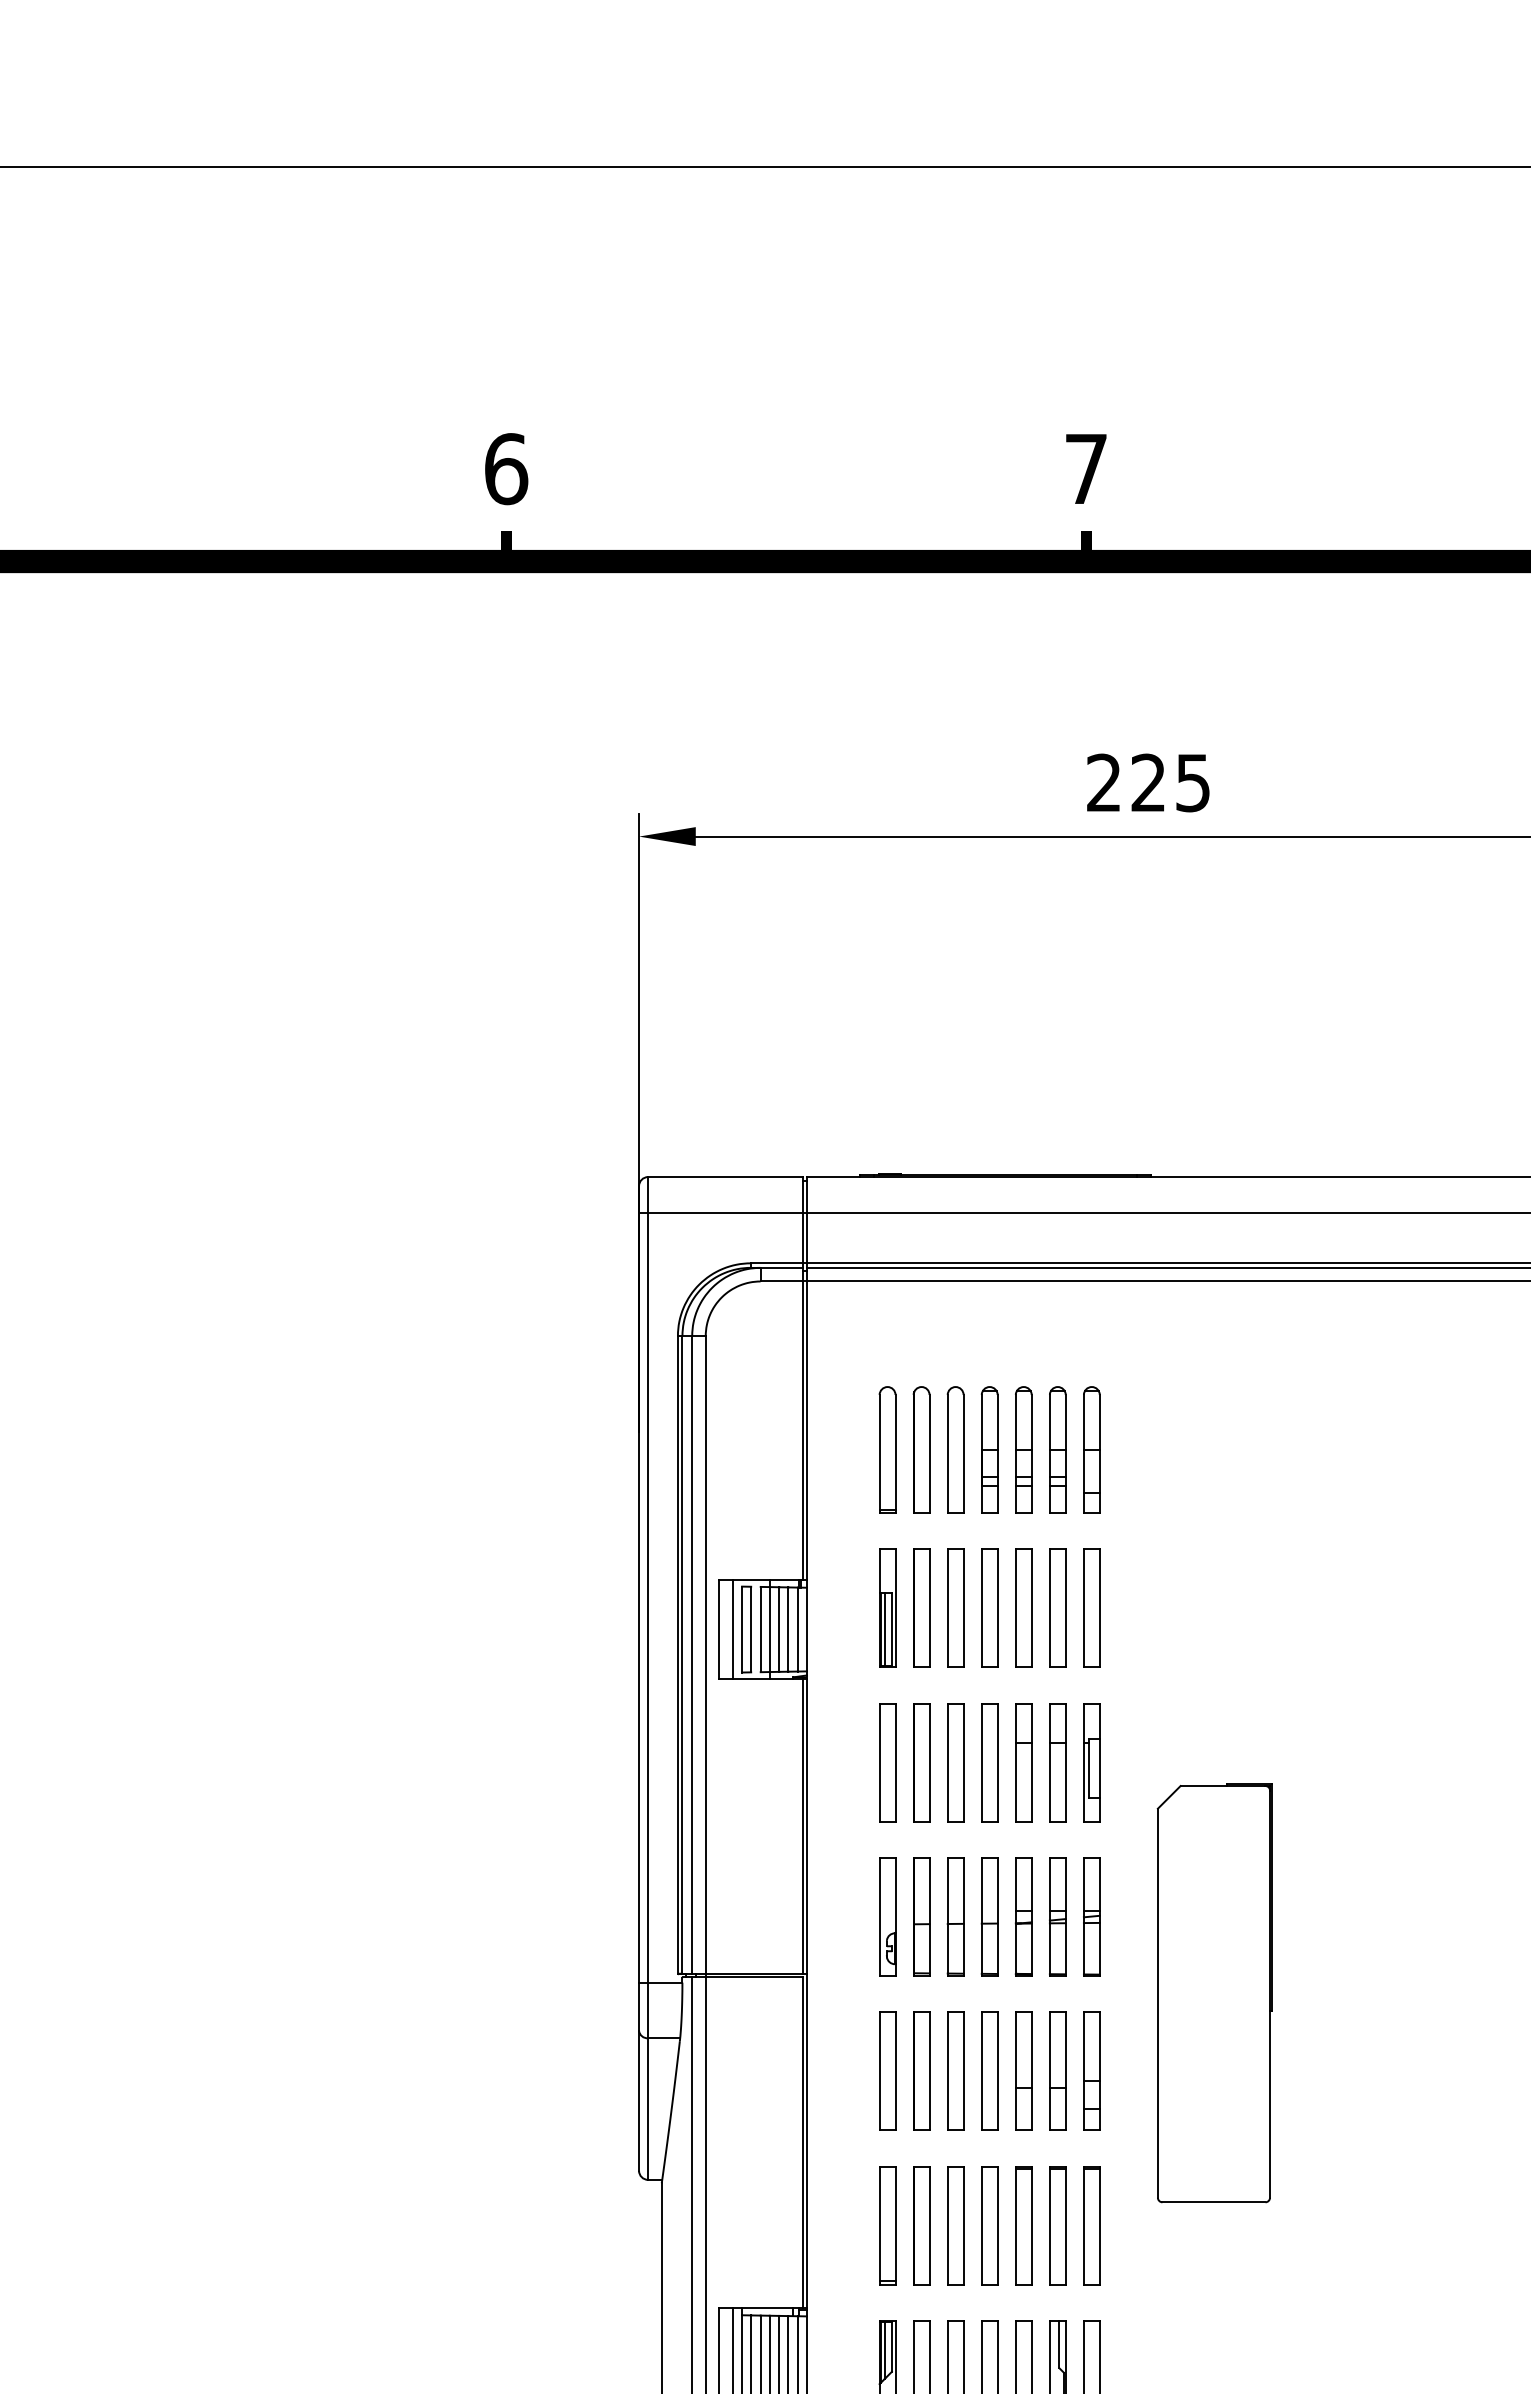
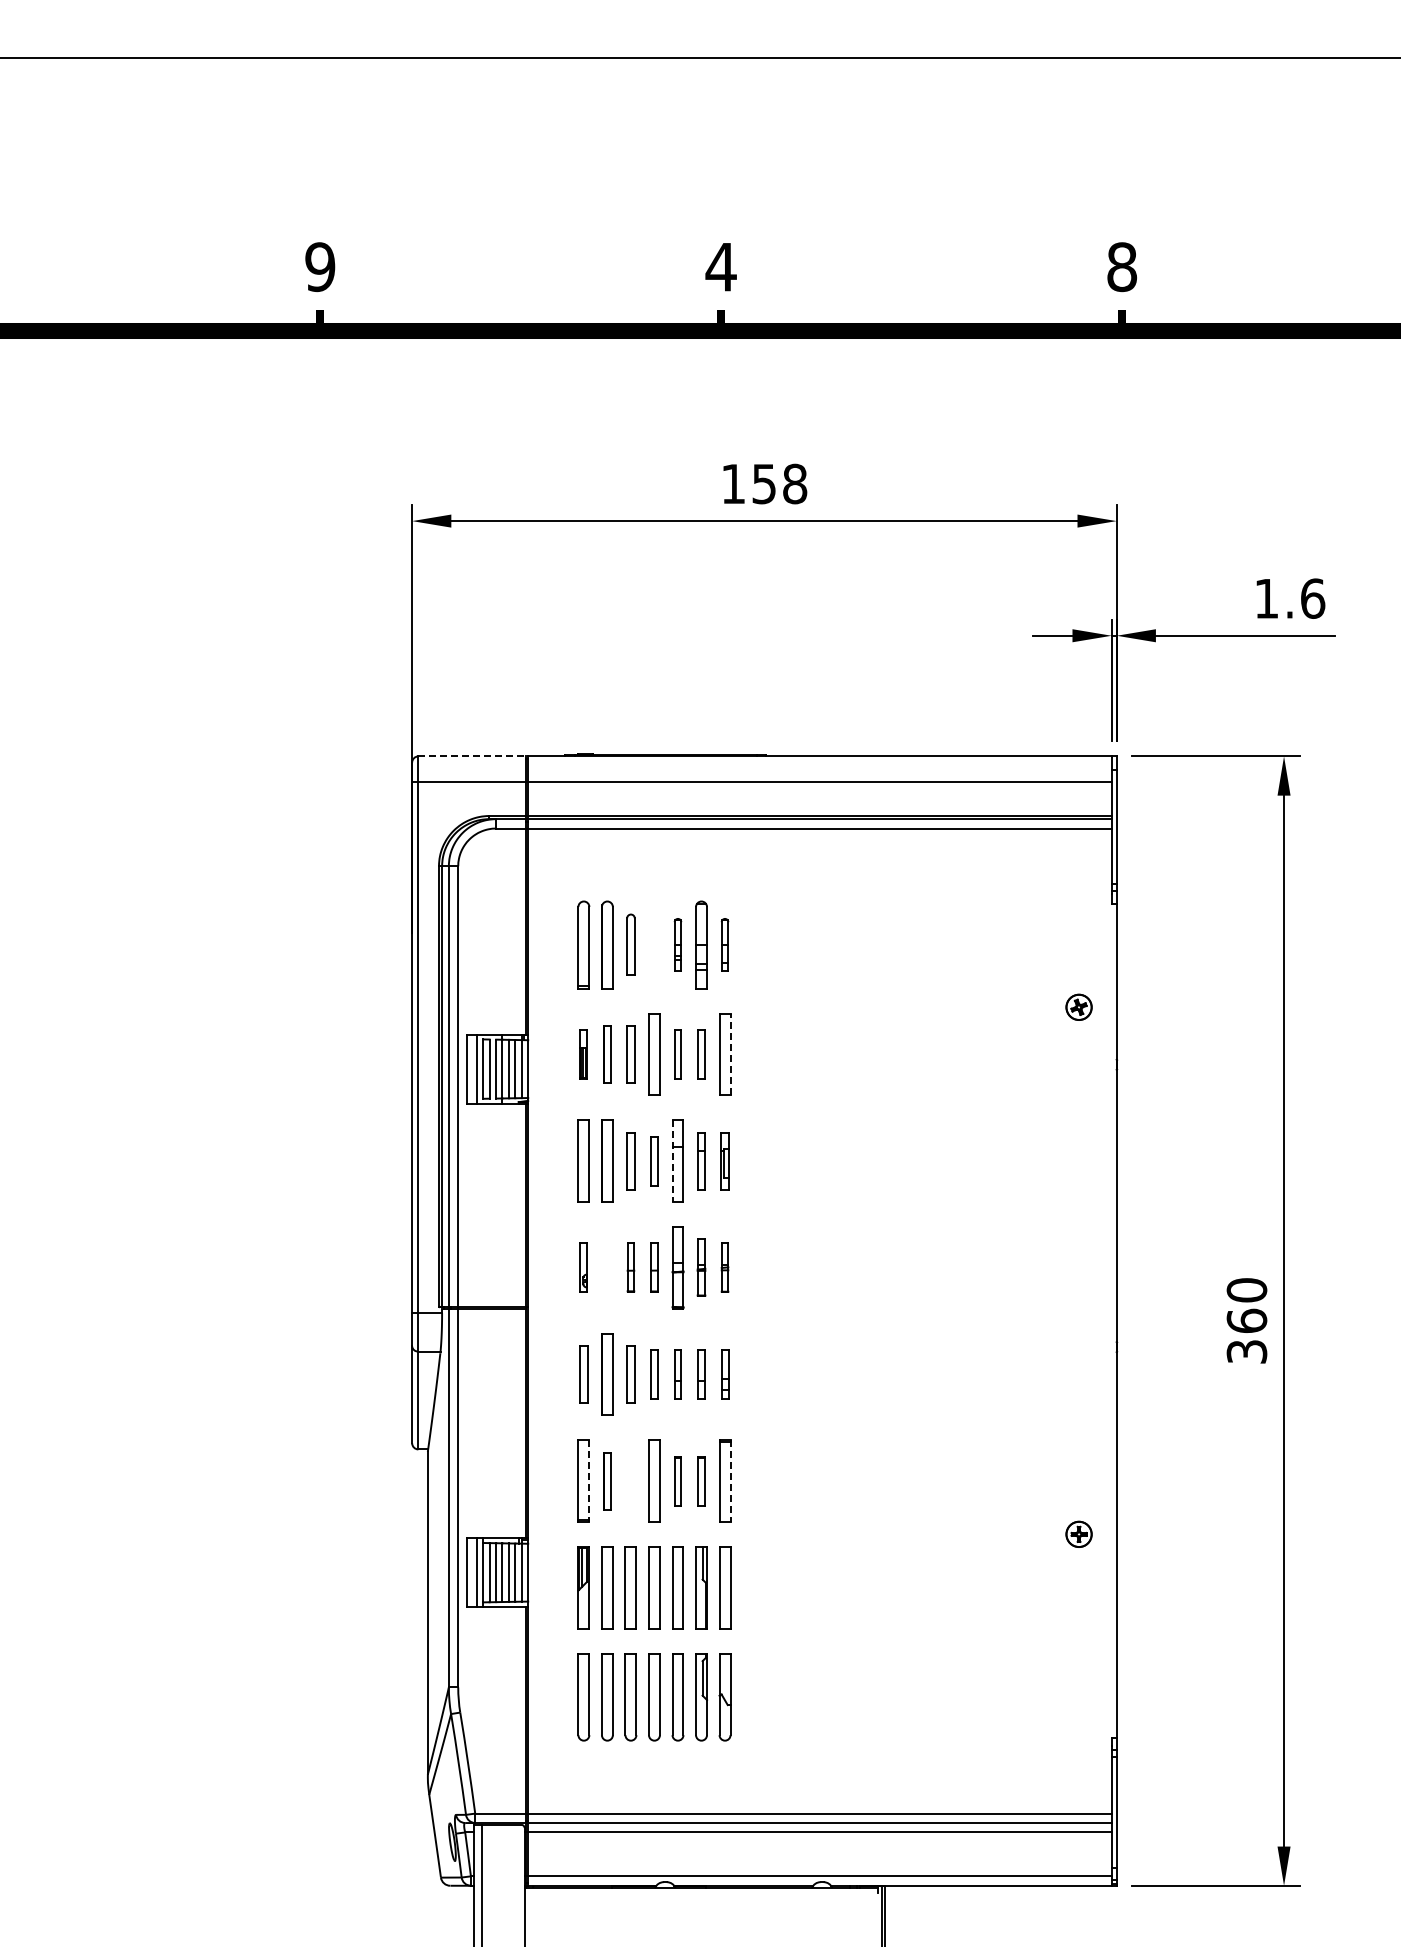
text: (506, 469) -> (320, 267), 6 -> 9
text: (1085, 469) -> (720, 267), 7 -> 4
text: (1148, 782) -> (764, 483), 225 -> 158
line: (726, 1177) -> (472, 756), solid -> dashed
part: (955, 1449) -> (630, 944), size x0.7
part: (989, 1449) -> (654, 944), removed
part: (1023, 1449) -> (677, 944), size x0.6
part: (1091, 1449) -> (724, 944), size x0.6
part: (887, 1608) -> (583, 1054), size x0.6
part: (921, 1608) -> (607, 1054), size x0.7
part: (955, 1608) -> (630, 1054), size x0.7
part: (1023, 1608) -> (677, 1054), size x0.6
part: (1057, 1608) -> (701, 1054), size x0.6
line: (1099, 1608) -> (730, 1054), solid -> dashed
part: (955, 1761) -> (630, 1160), size x0.7
part: (989, 1761) -> (654, 1160), size x0.6
part: (1057, 1761) -> (701, 1160), size x0.7
part: (1092, 1761) -> (725, 1160), size x0.7
line: (1015, 1763) -> (672, 1161), solid -> dashed
part: (887, 1916) -> (583, 1267), size x0.6
part: (921, 1916) -> (607, 1267), removed
part: (955, 1916) -> (630, 1267), size x0.6
part: (989, 1916) -> (654, 1267), size x0.6
part: (1057, 1916) -> (701, 1267), size x0.7
part: (1091, 1916) -> (724, 1267), size x0.6
part: (1214, 1993) -> (809, 1320), removed
part: (887, 2071) -> (583, 1374), size x0.7
part: (955, 2071) -> (630, 1374), size x0.7
part: (989, 2071) -> (654, 1374), size x0.6
part: (1023, 2071) -> (677, 1374), size x0.6
part: (1057, 2071) -> (701, 1374), size x0.6
part: (1092, 2071) -> (725, 1374), size x0.6
part: (921, 2224) -> (607, 1480), size x0.7
part: (955, 2224) -> (630, 1480), removed
part: (1023, 2224) -> (677, 1480), size x0.6
part: (1057, 2224) -> (701, 1480), size x0.6
line: (895, 2226) -> (589, 1481), solid -> dashed
line: (1099, 2226) -> (730, 1481), solid -> dashed

